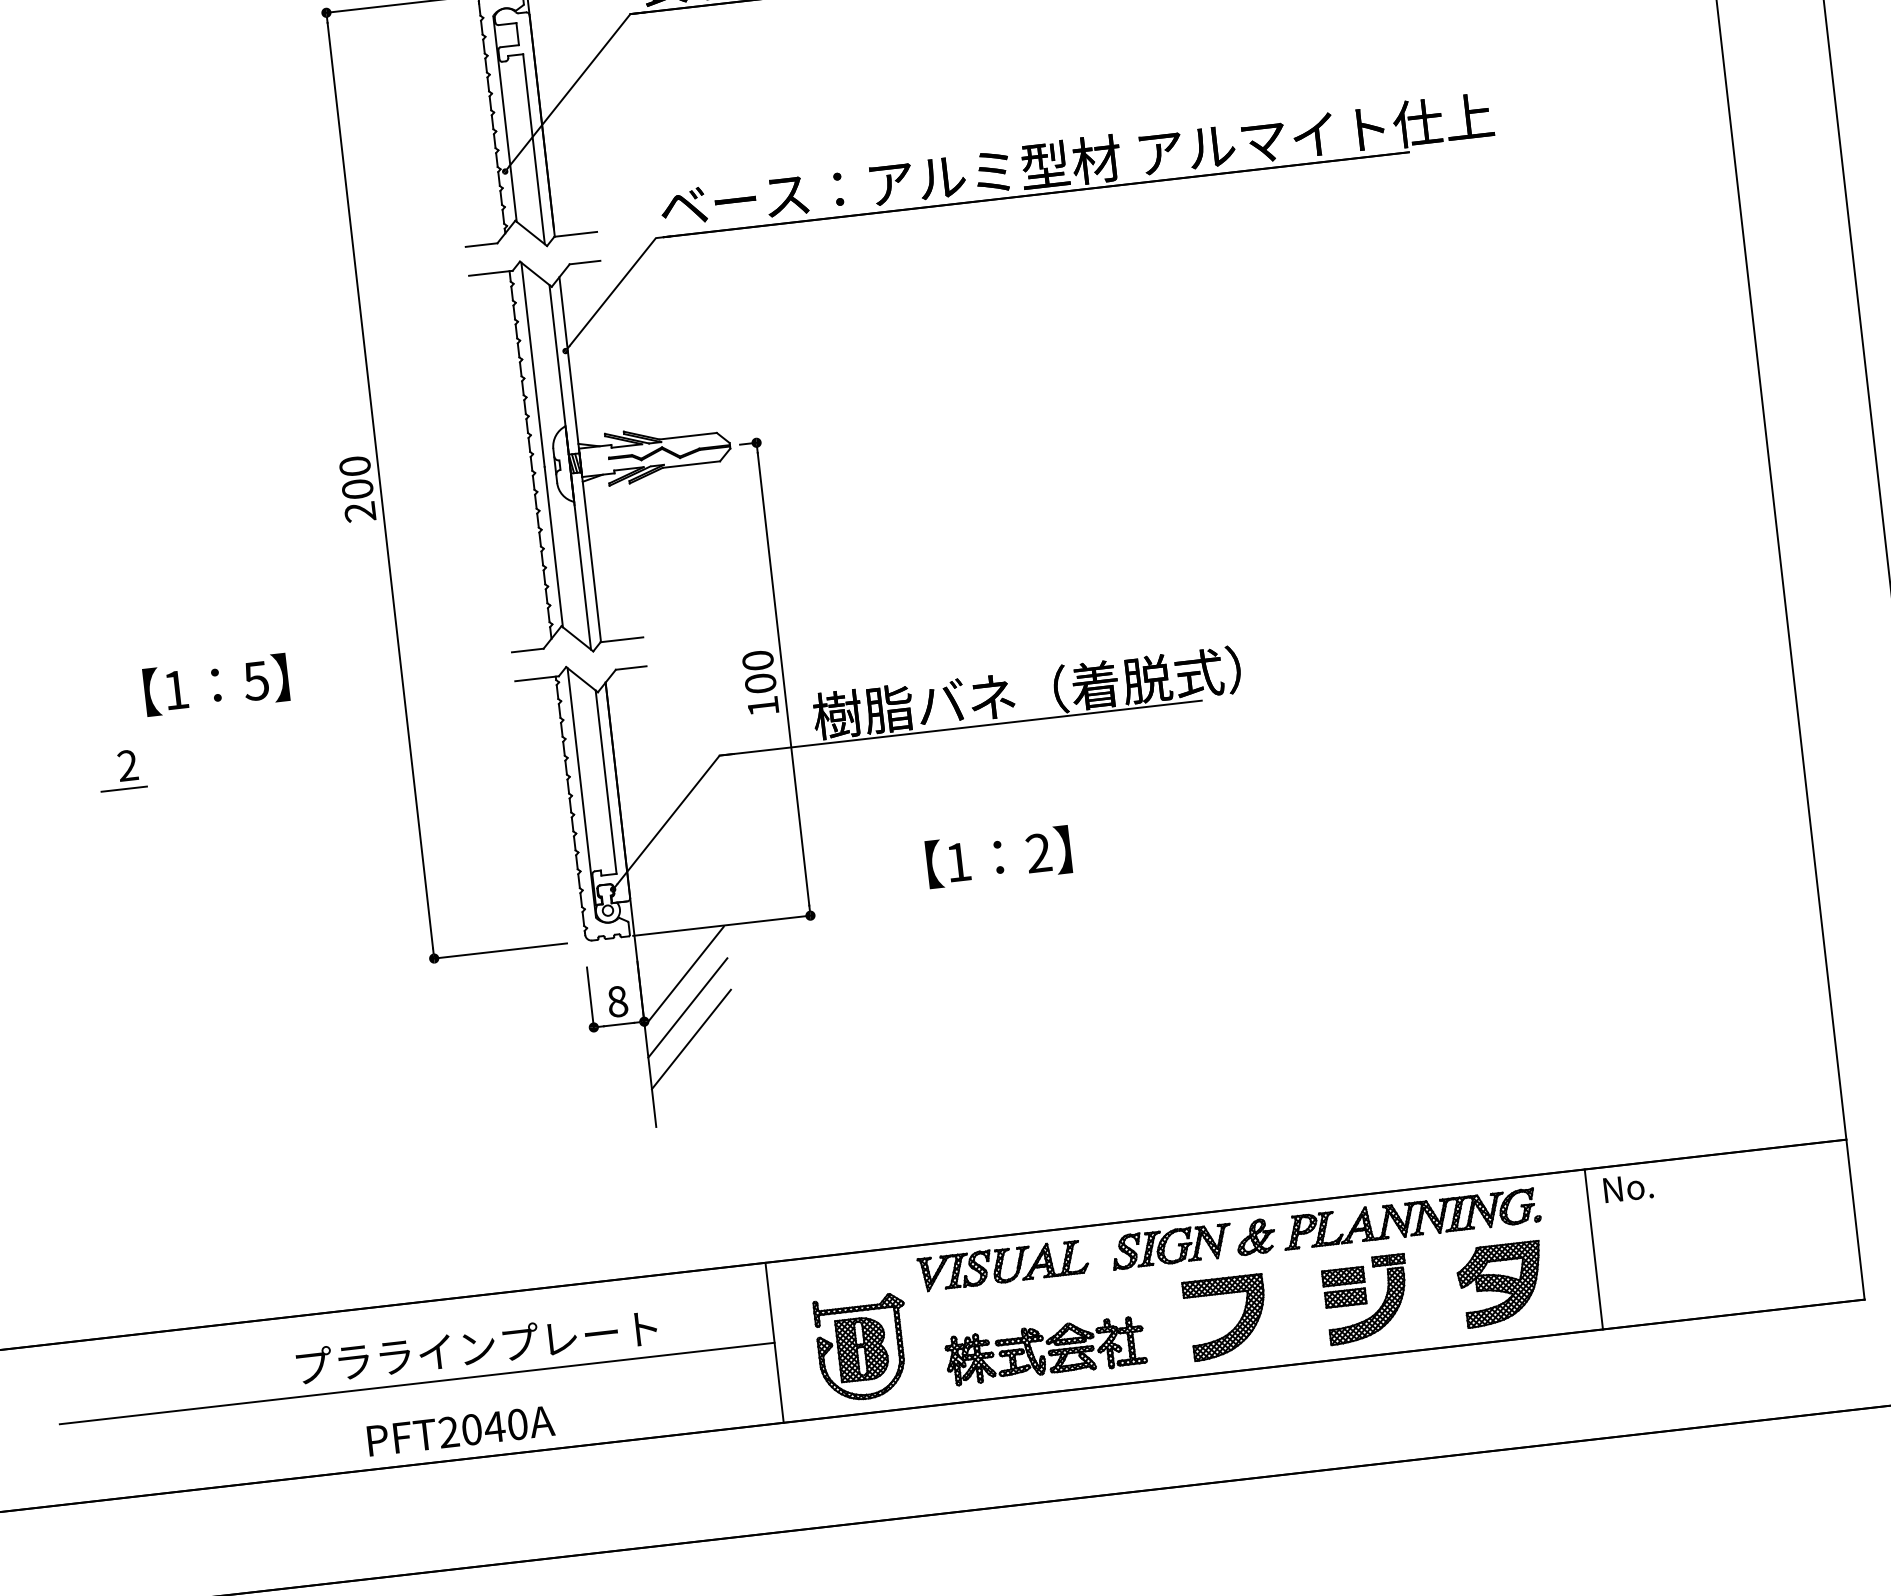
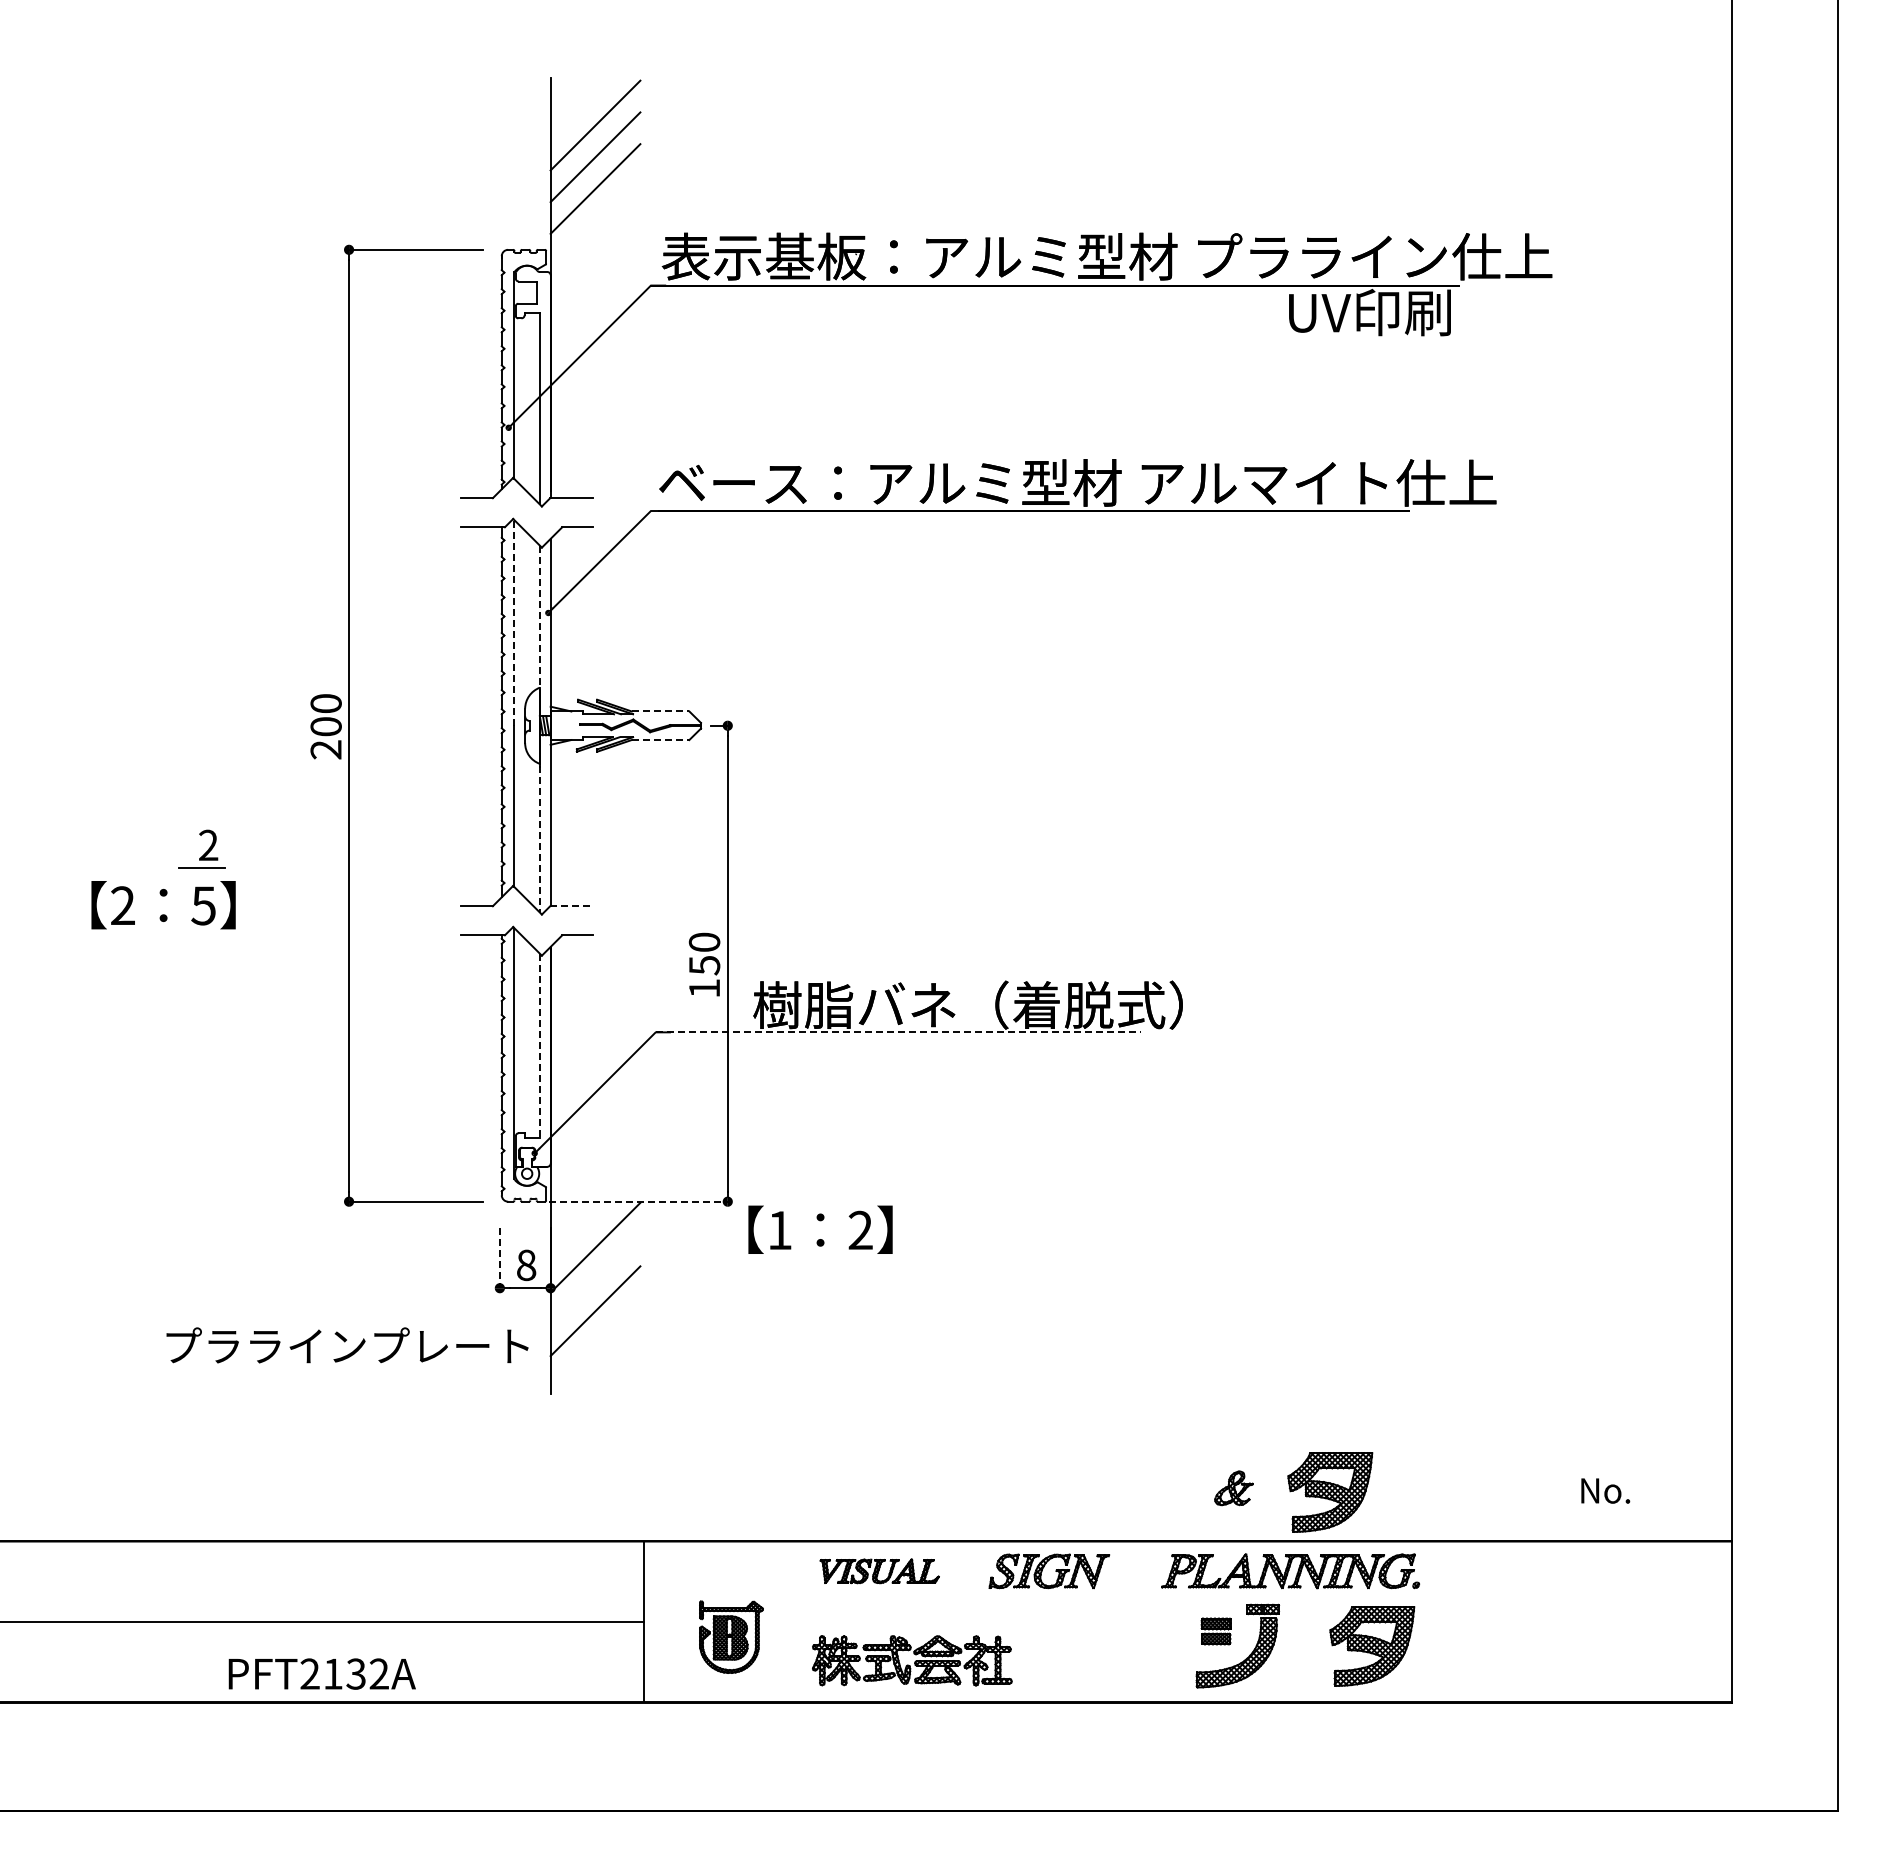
line: (533, 365) -> (514, 623), solid -> dashed
line: (688, 436) -> (660, 711), solid -> dashed
line: (691, 465) -> (660, 740), solid -> dashed
line: (569, 467) -> (539, 729), solid -> dashed
line: (622, 639) -> (572, 906), solid -> dashed
text: (760, 683) -> (704, 965), 100 -> 150
text: (175, 689) -> (122, 905), 1 -> 2
line: (960, 728) -> (898, 1032), solid -> dashed
part: (121, 769) -> (201, 848), moved
line: (605, 782) -> (539, 1046), solid -> dashed
text: (998, 856) -> (820, 1229), moved
line: (722, 925) -> (639, 1201), solid -> dashed
line: (590, 997) -> (499, 1258), solid -> dashed
line: (687, 1007) -> (595, 1279), removed
part: (1442, 1136) -> (1330, 1492), added
text: (1628, 1187) -> (1605, 1490), moved
part: (1255, 1237) -> (1233, 1488), moved
line: (1593, 1248) -> (1468, 1621), removed
part: (1003, 1265) -> (879, 1571), size x0.7
part: (1343, 1287) -> (1215, 1631), size x0.7
part: (1236, 1324) -> (1104, 1656), removed
text: (476, 1347) -> (347, 1345), moved
part: (863, 1348) -> (731, 1637), size x0.7
text: (494, 1426) -> (356, 1673), PFT2040A -> PFT2132A

